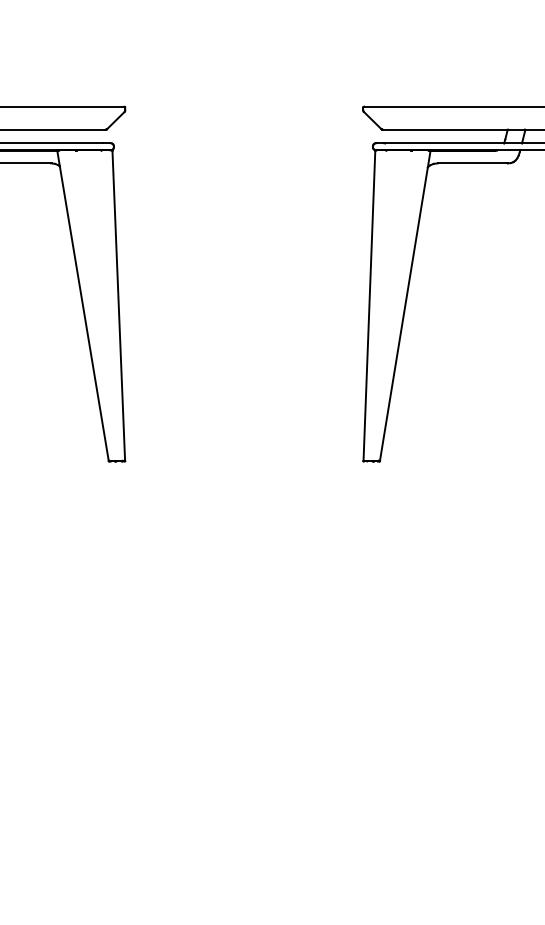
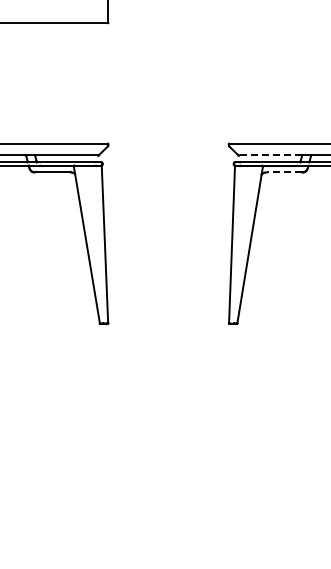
line: (445, 129) -> (270, 155), solid -> dashed
line: (472, 163) -> (284, 172), solid -> dashed

